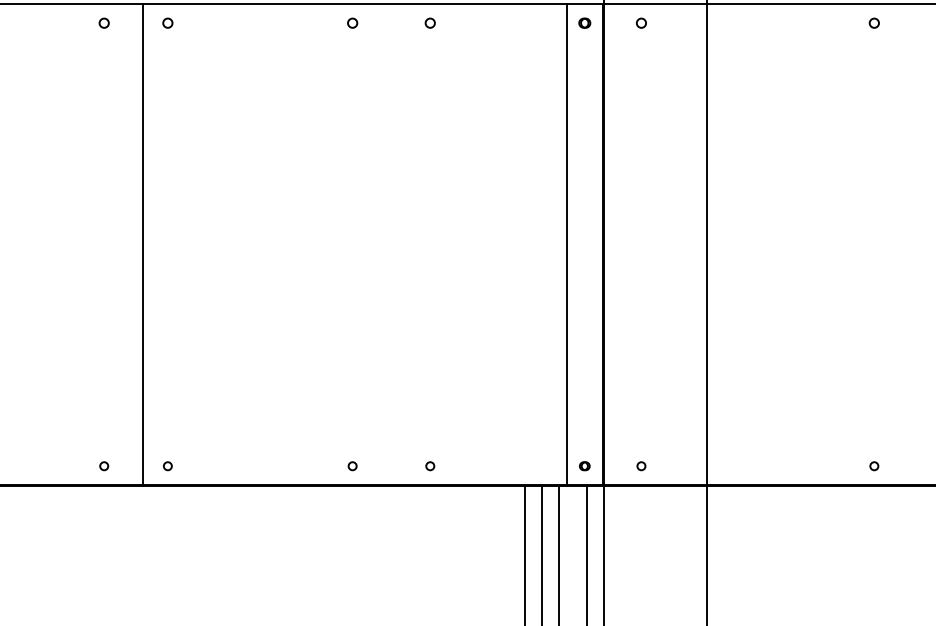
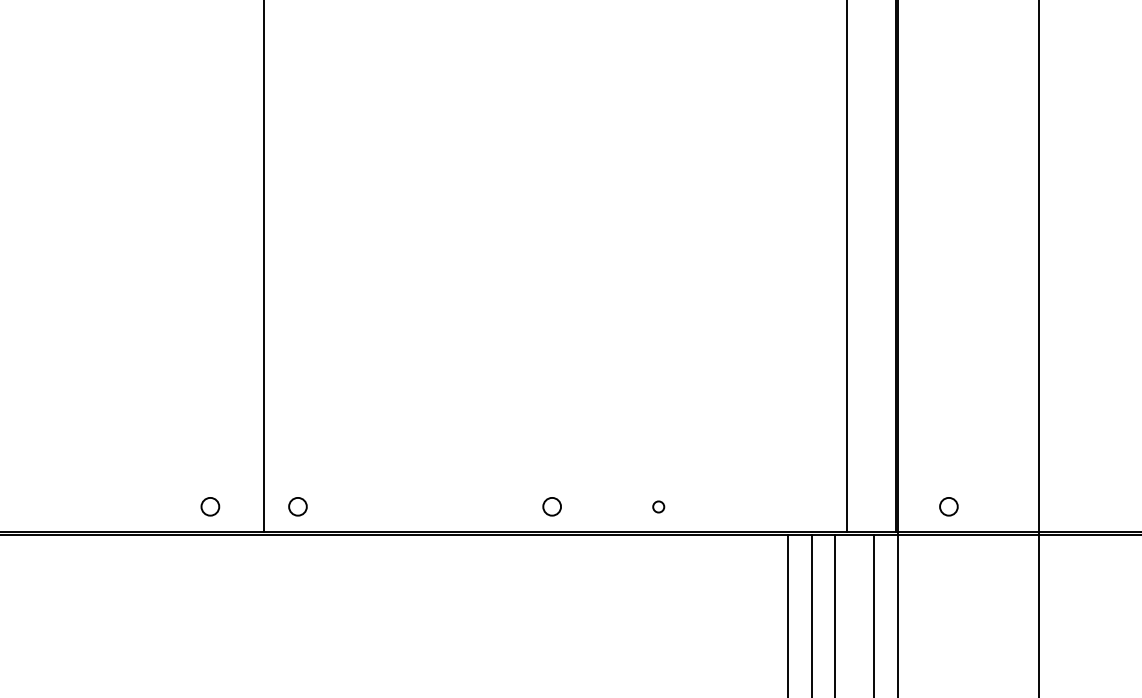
circle: (104, 466) -> (210, 507), size x1.6
circle: (167, 466) -> (297, 507), size x1.6
circle: (352, 466) -> (551, 507), size x1.6
part: (584, 466) -> (870, 507), removed
circle: (641, 466) -> (949, 507), size x1.6

